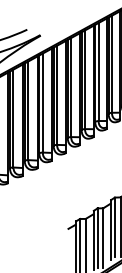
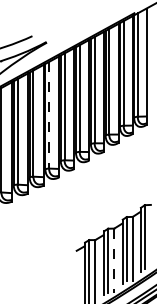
line: (43, 103) -> (49, 115), solid -> dashed
line: (103, 238) -> (114, 261), solid -> dashed

